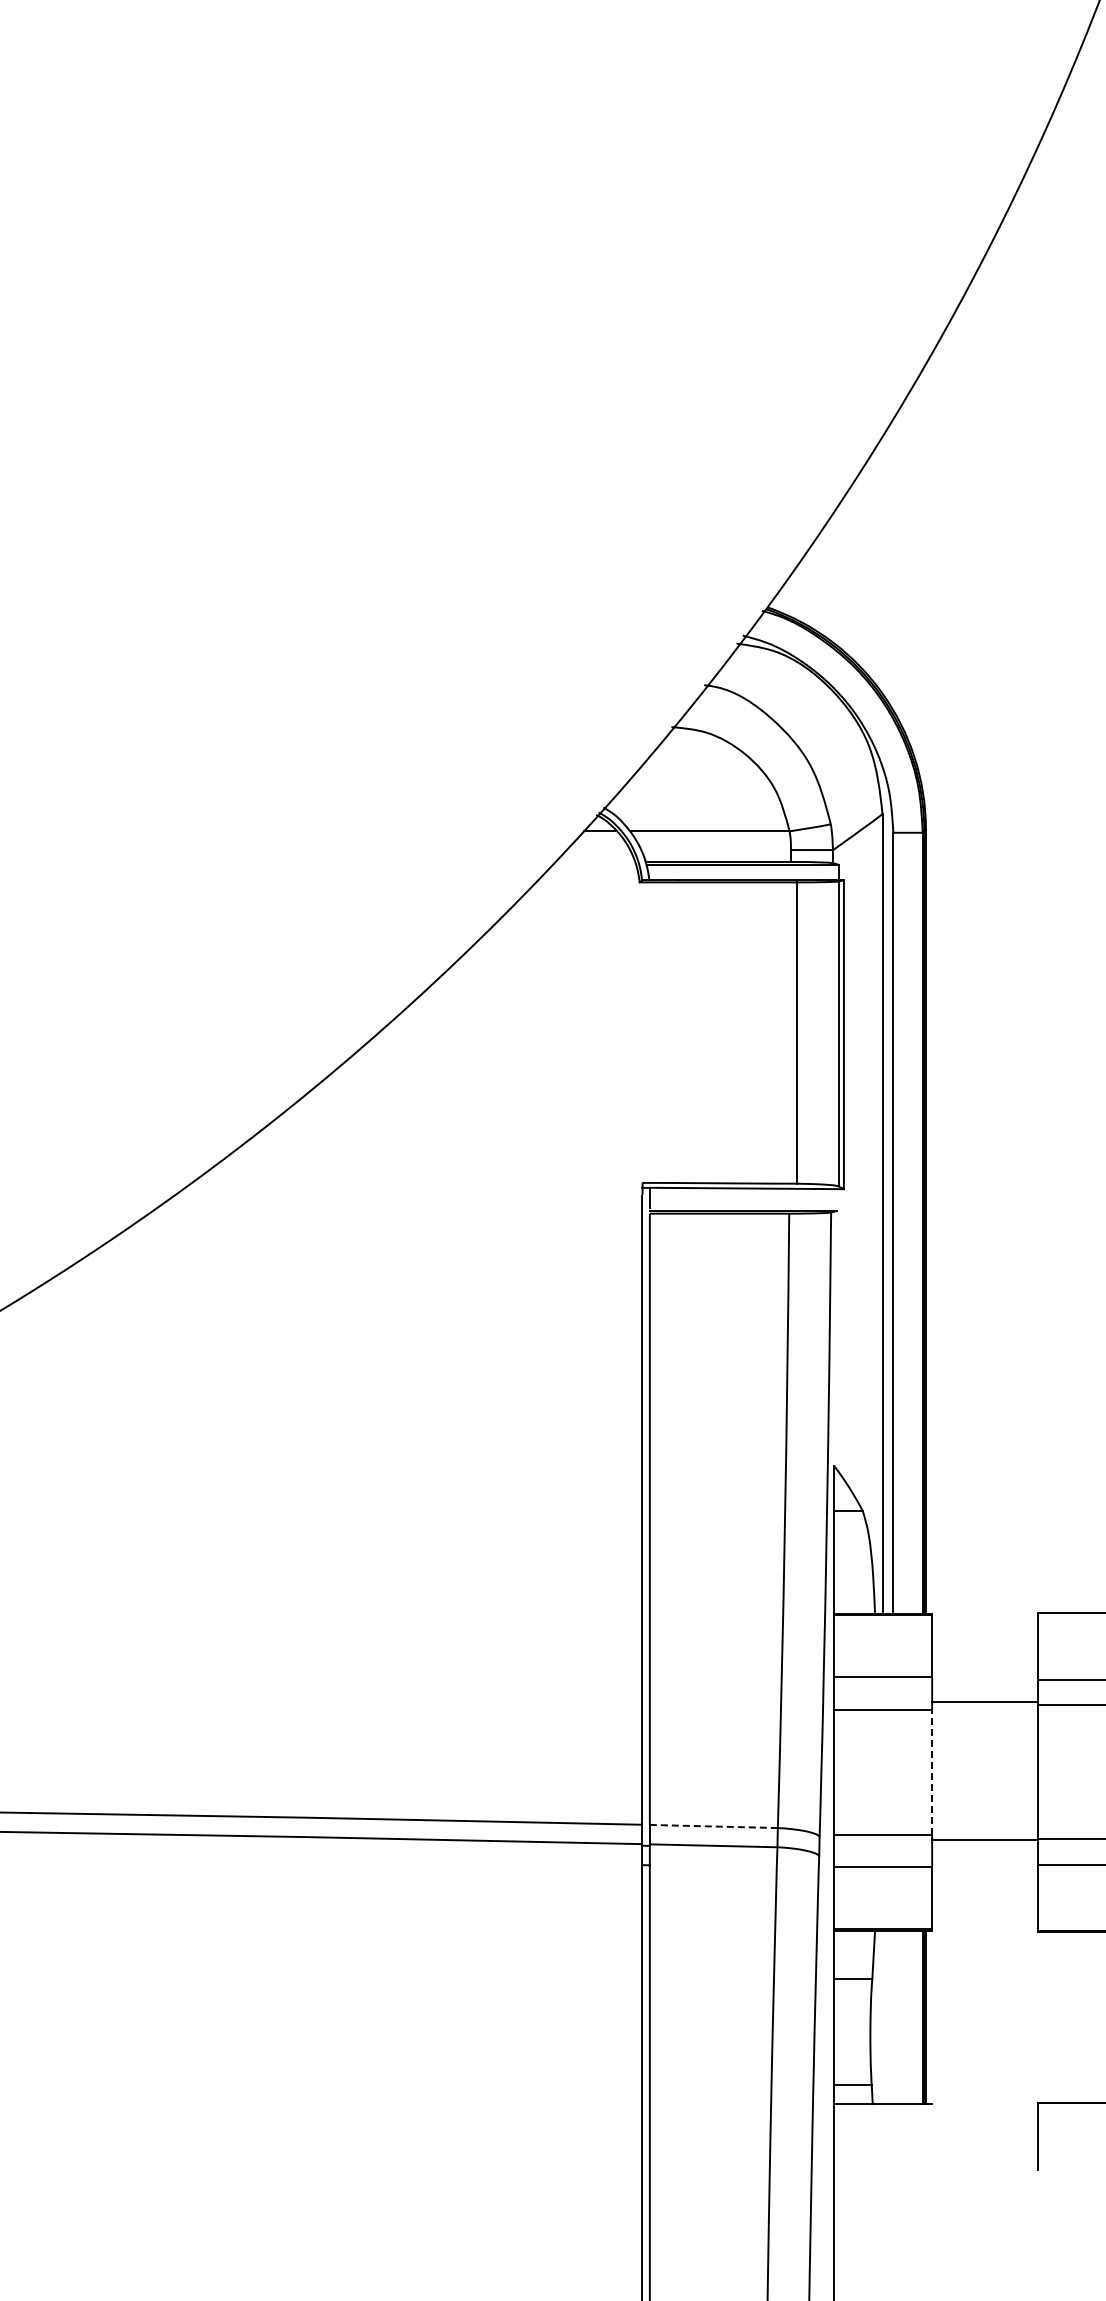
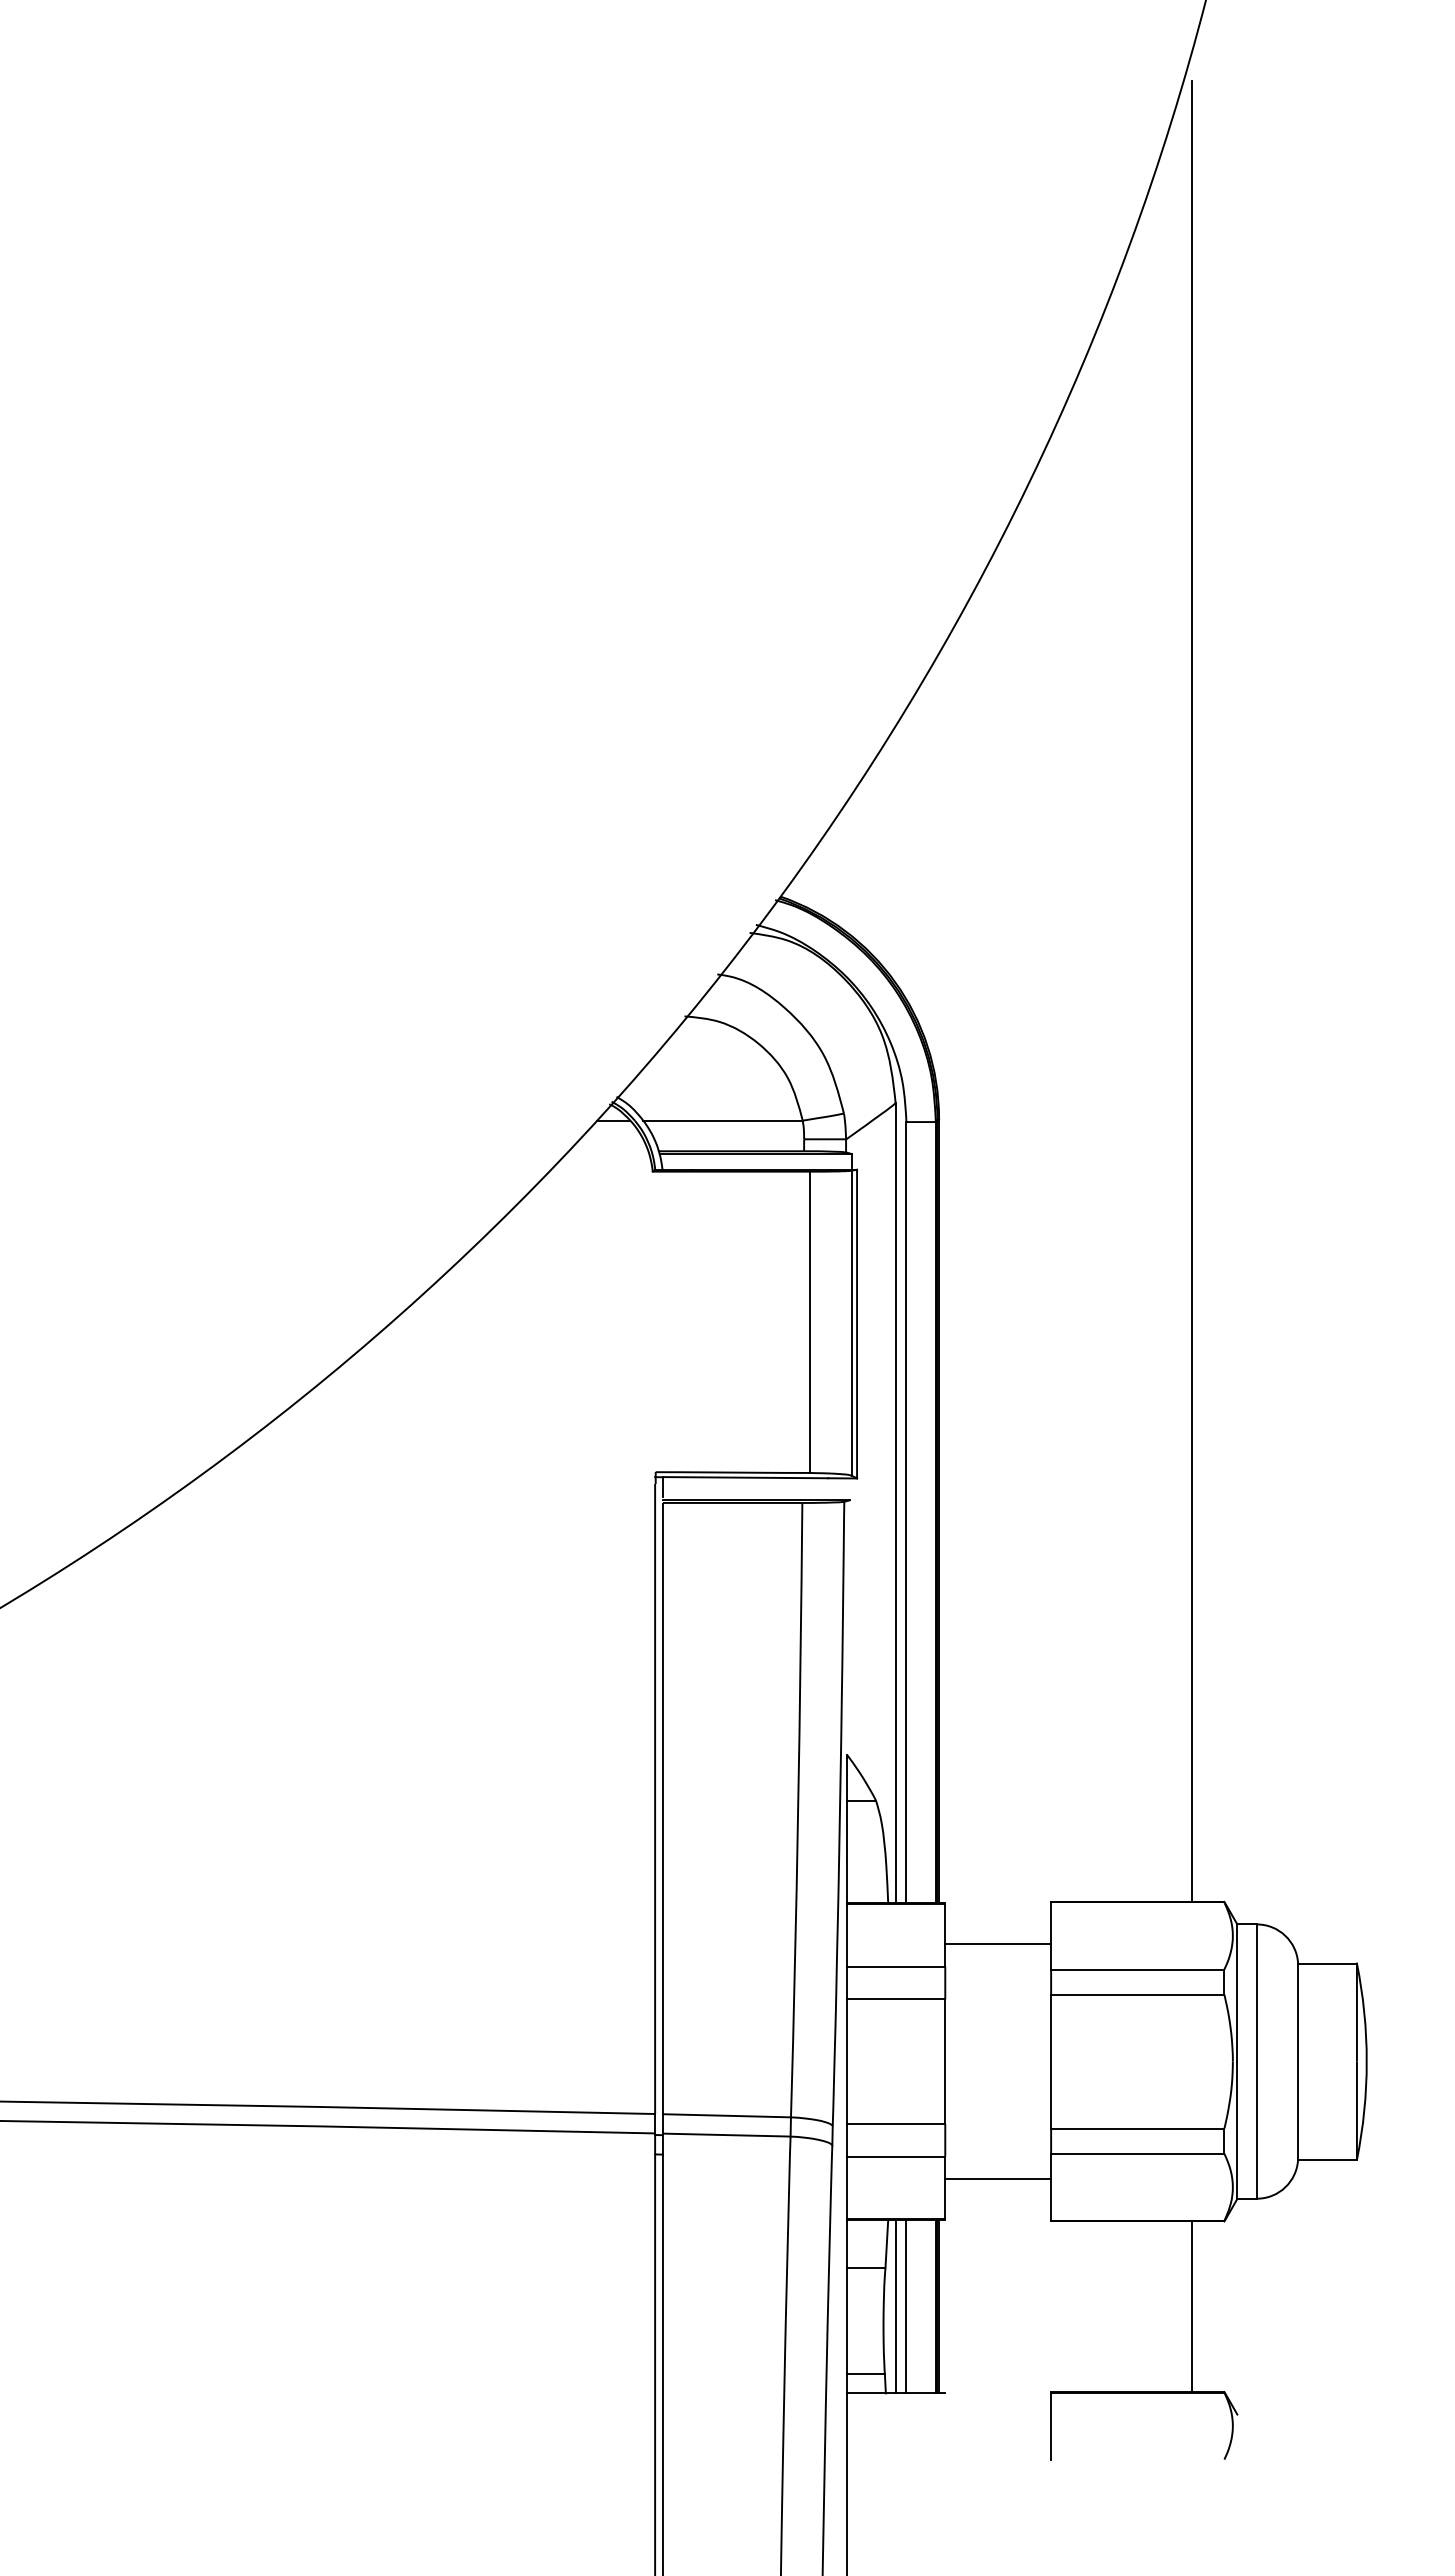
line: (985, 1702) -> (998, 1944), moved
line: (932, 1772) -> (945, 2061), dashed -> solid
line: (714, 1826) -> (727, 2115), dashed -> solid
line: (985, 1840) -> (998, 2179), moved
line: (882, 2017) -> (895, 2306), added
line: (893, 2017) -> (906, 2306), added

